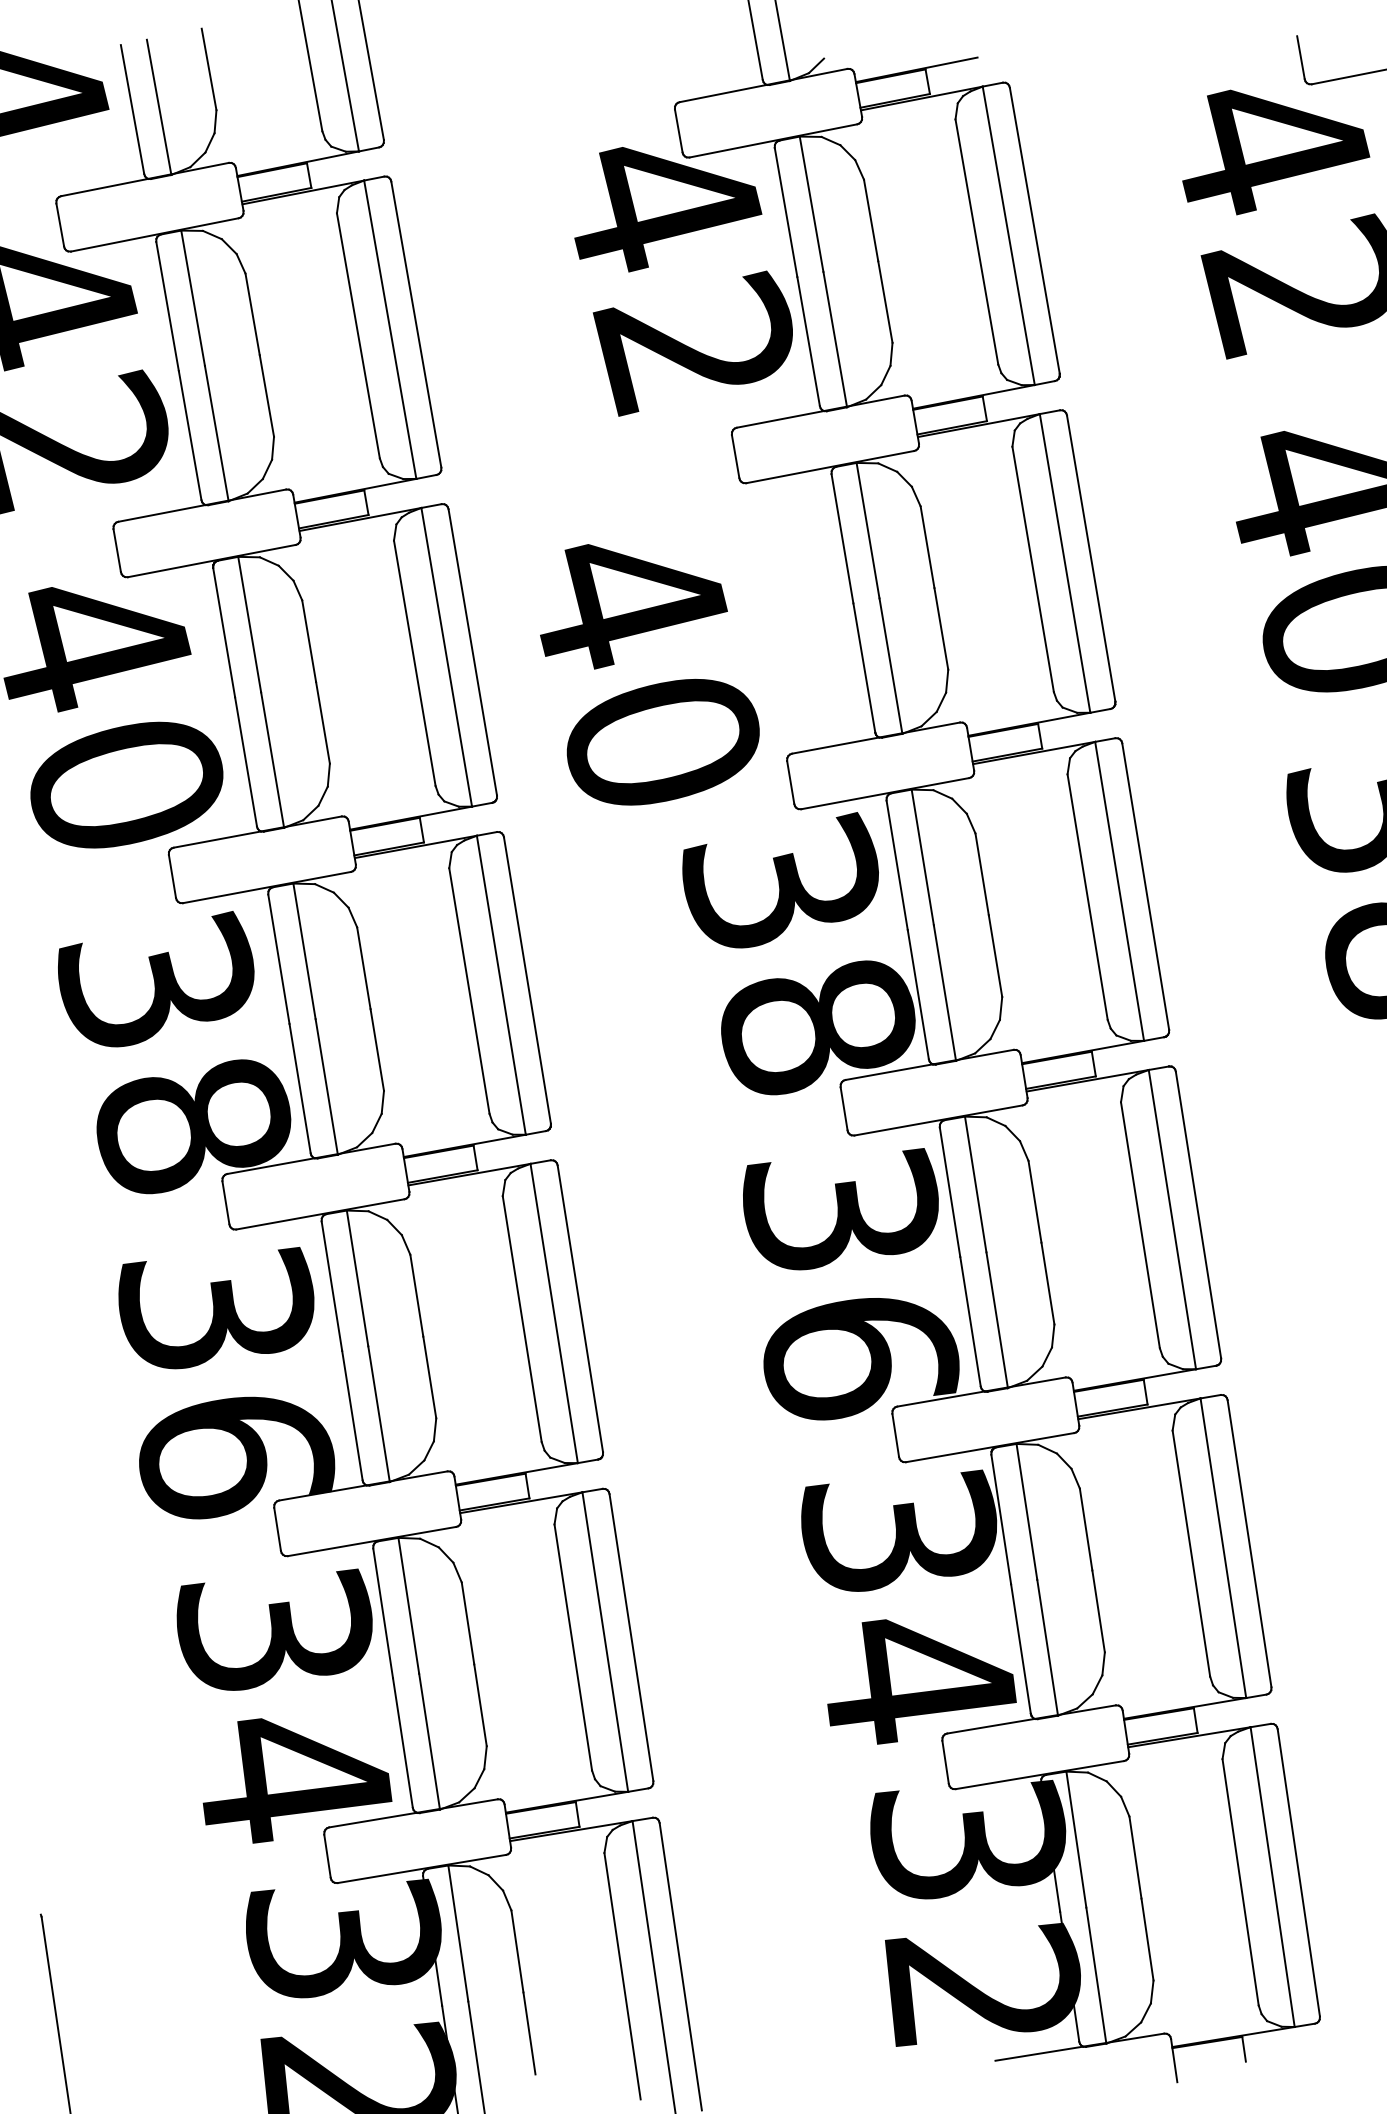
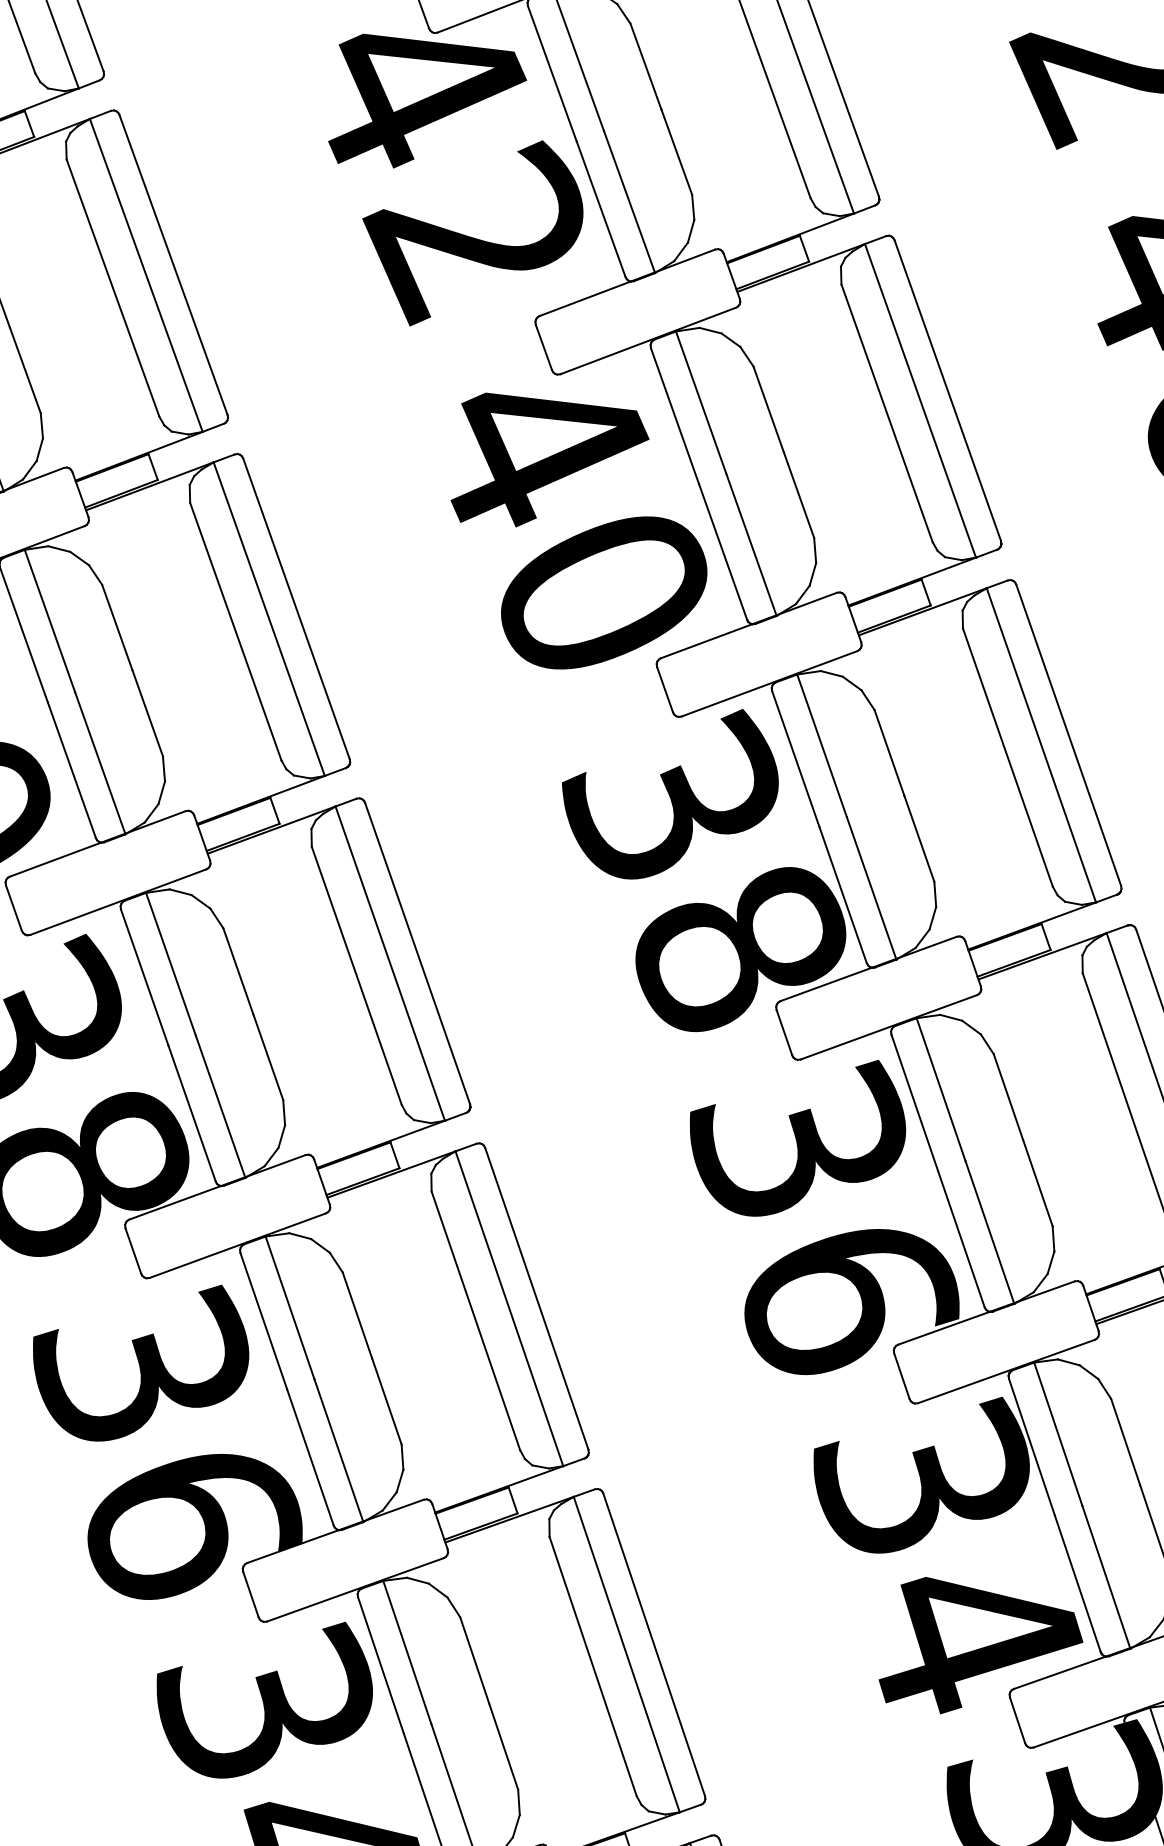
text: (649, 674) -> (576, 522), moved

